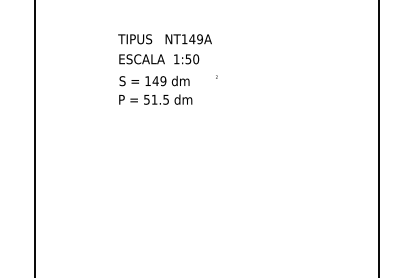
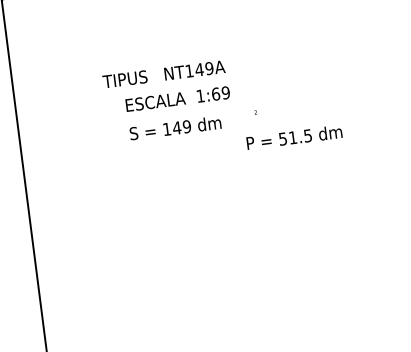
text: (164, 39) -> (163, 74), moved
text: (191, 59) -> (219, 93), 1:50 -> 1:69
text: (155, 99) -> (294, 137), moved

